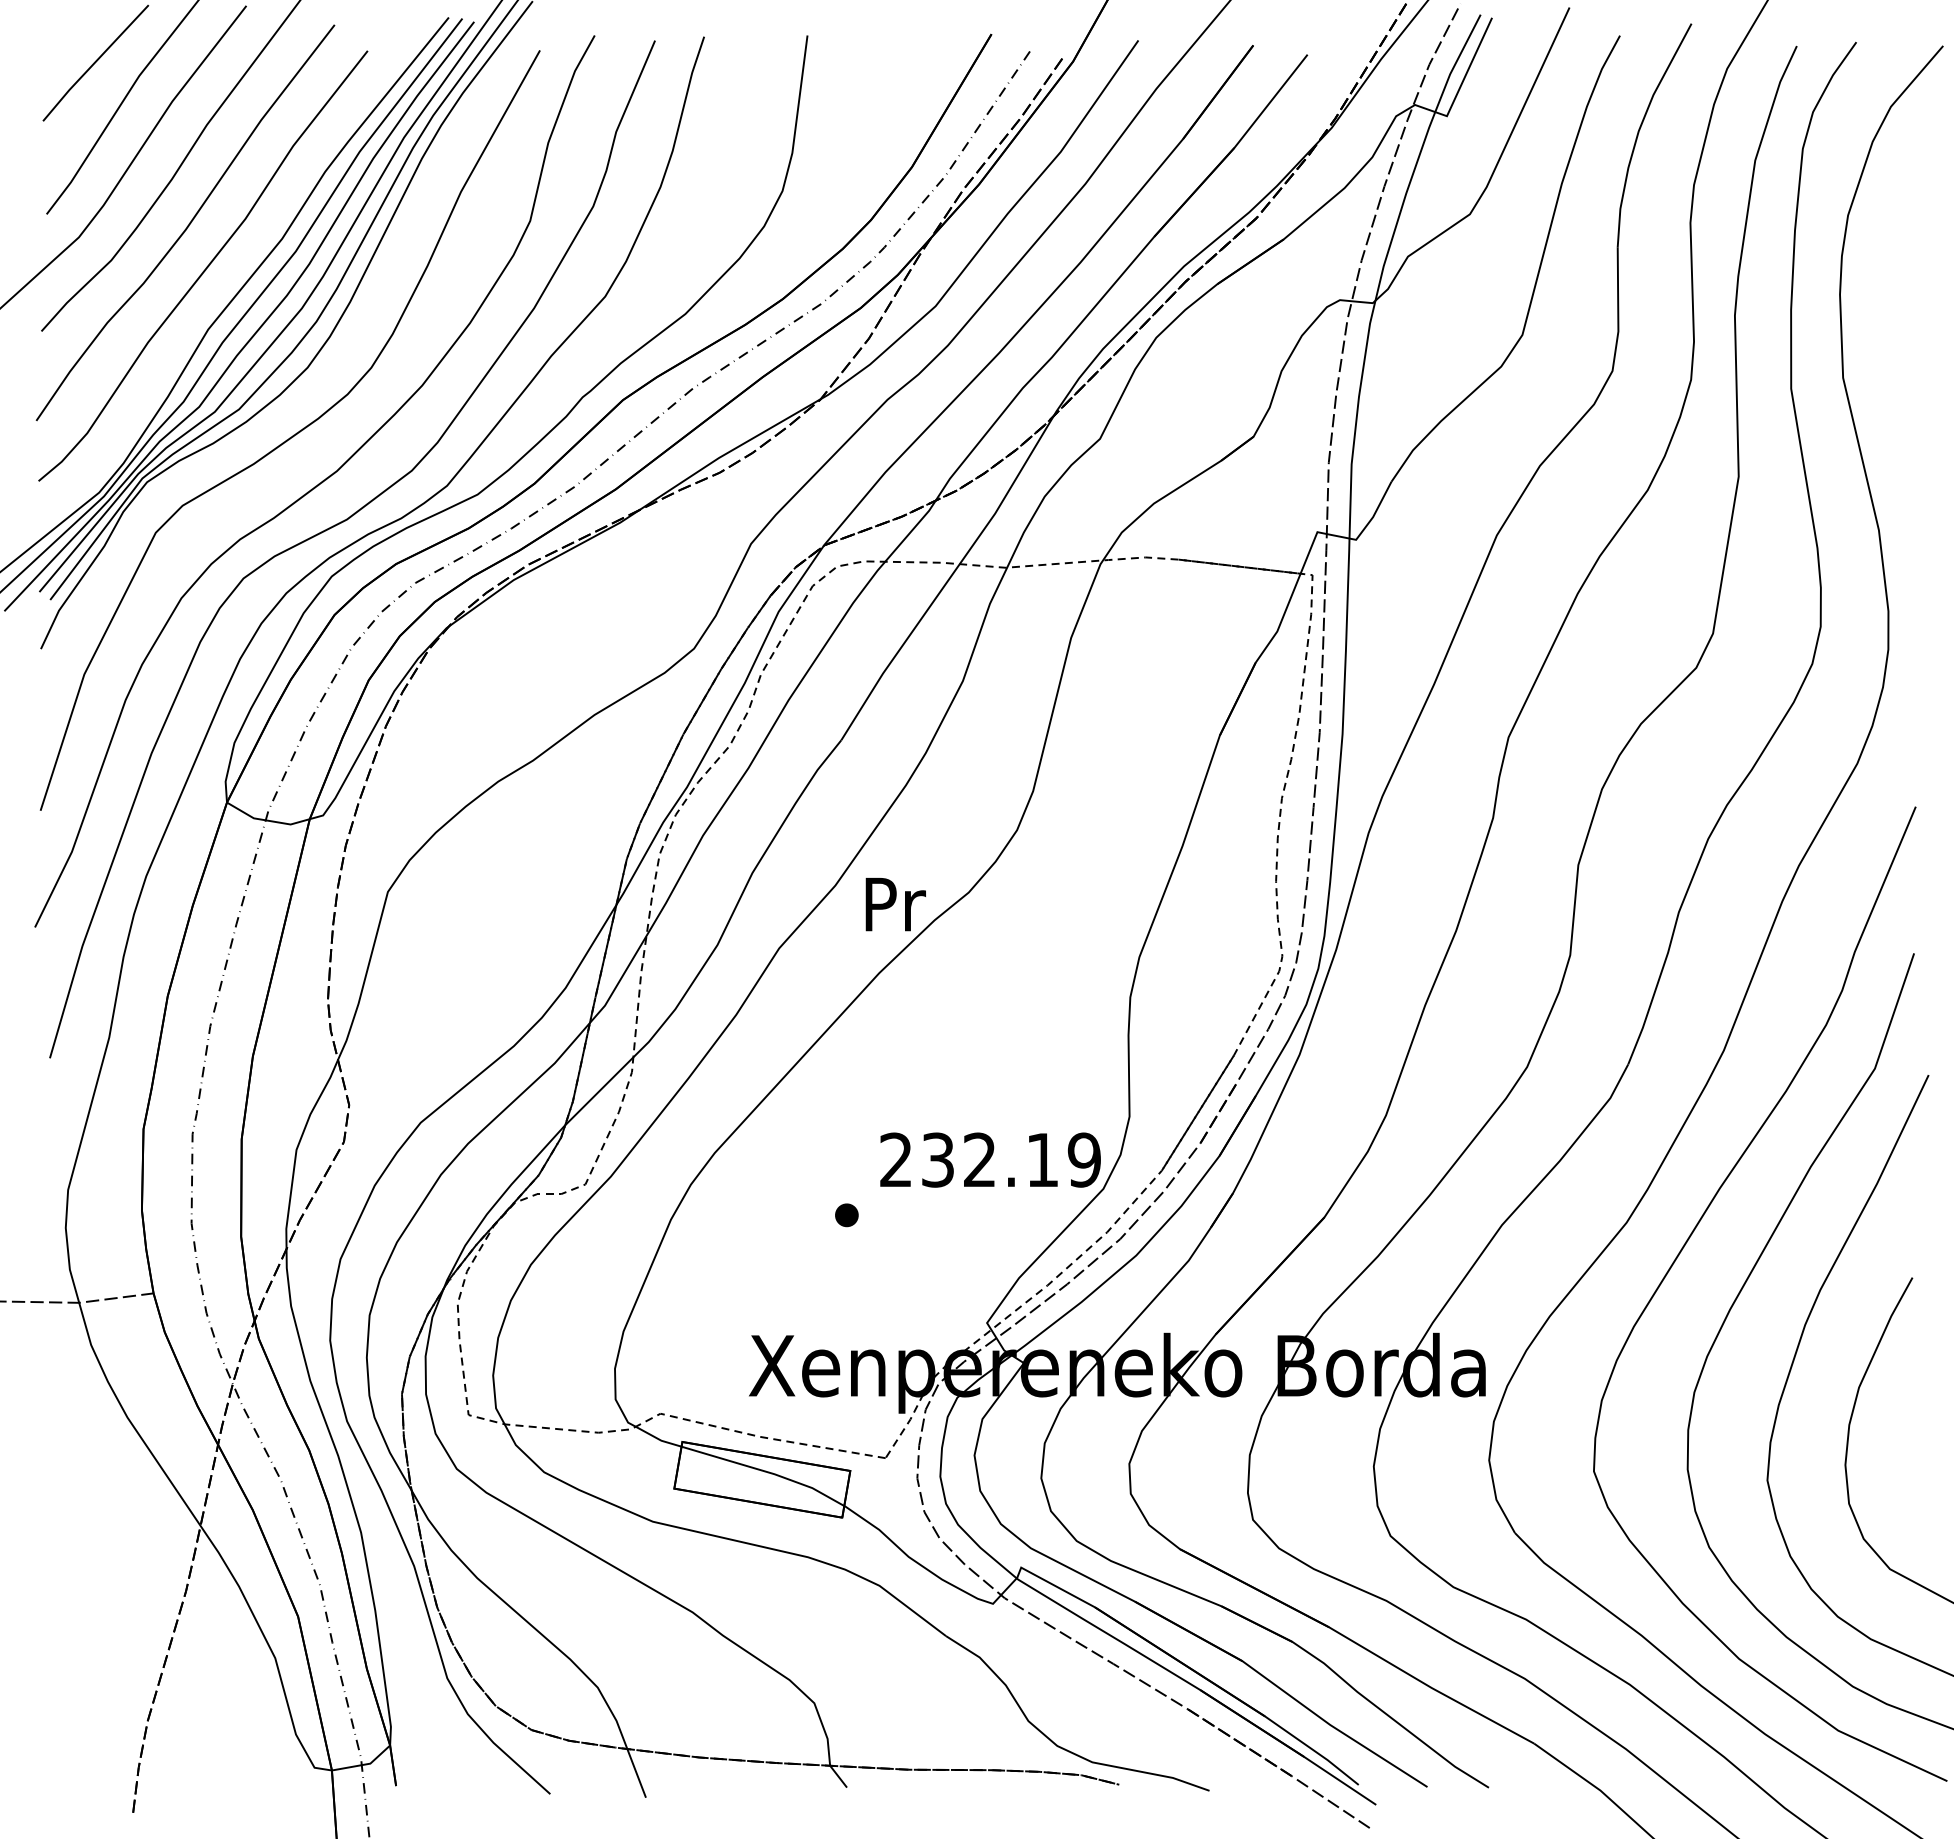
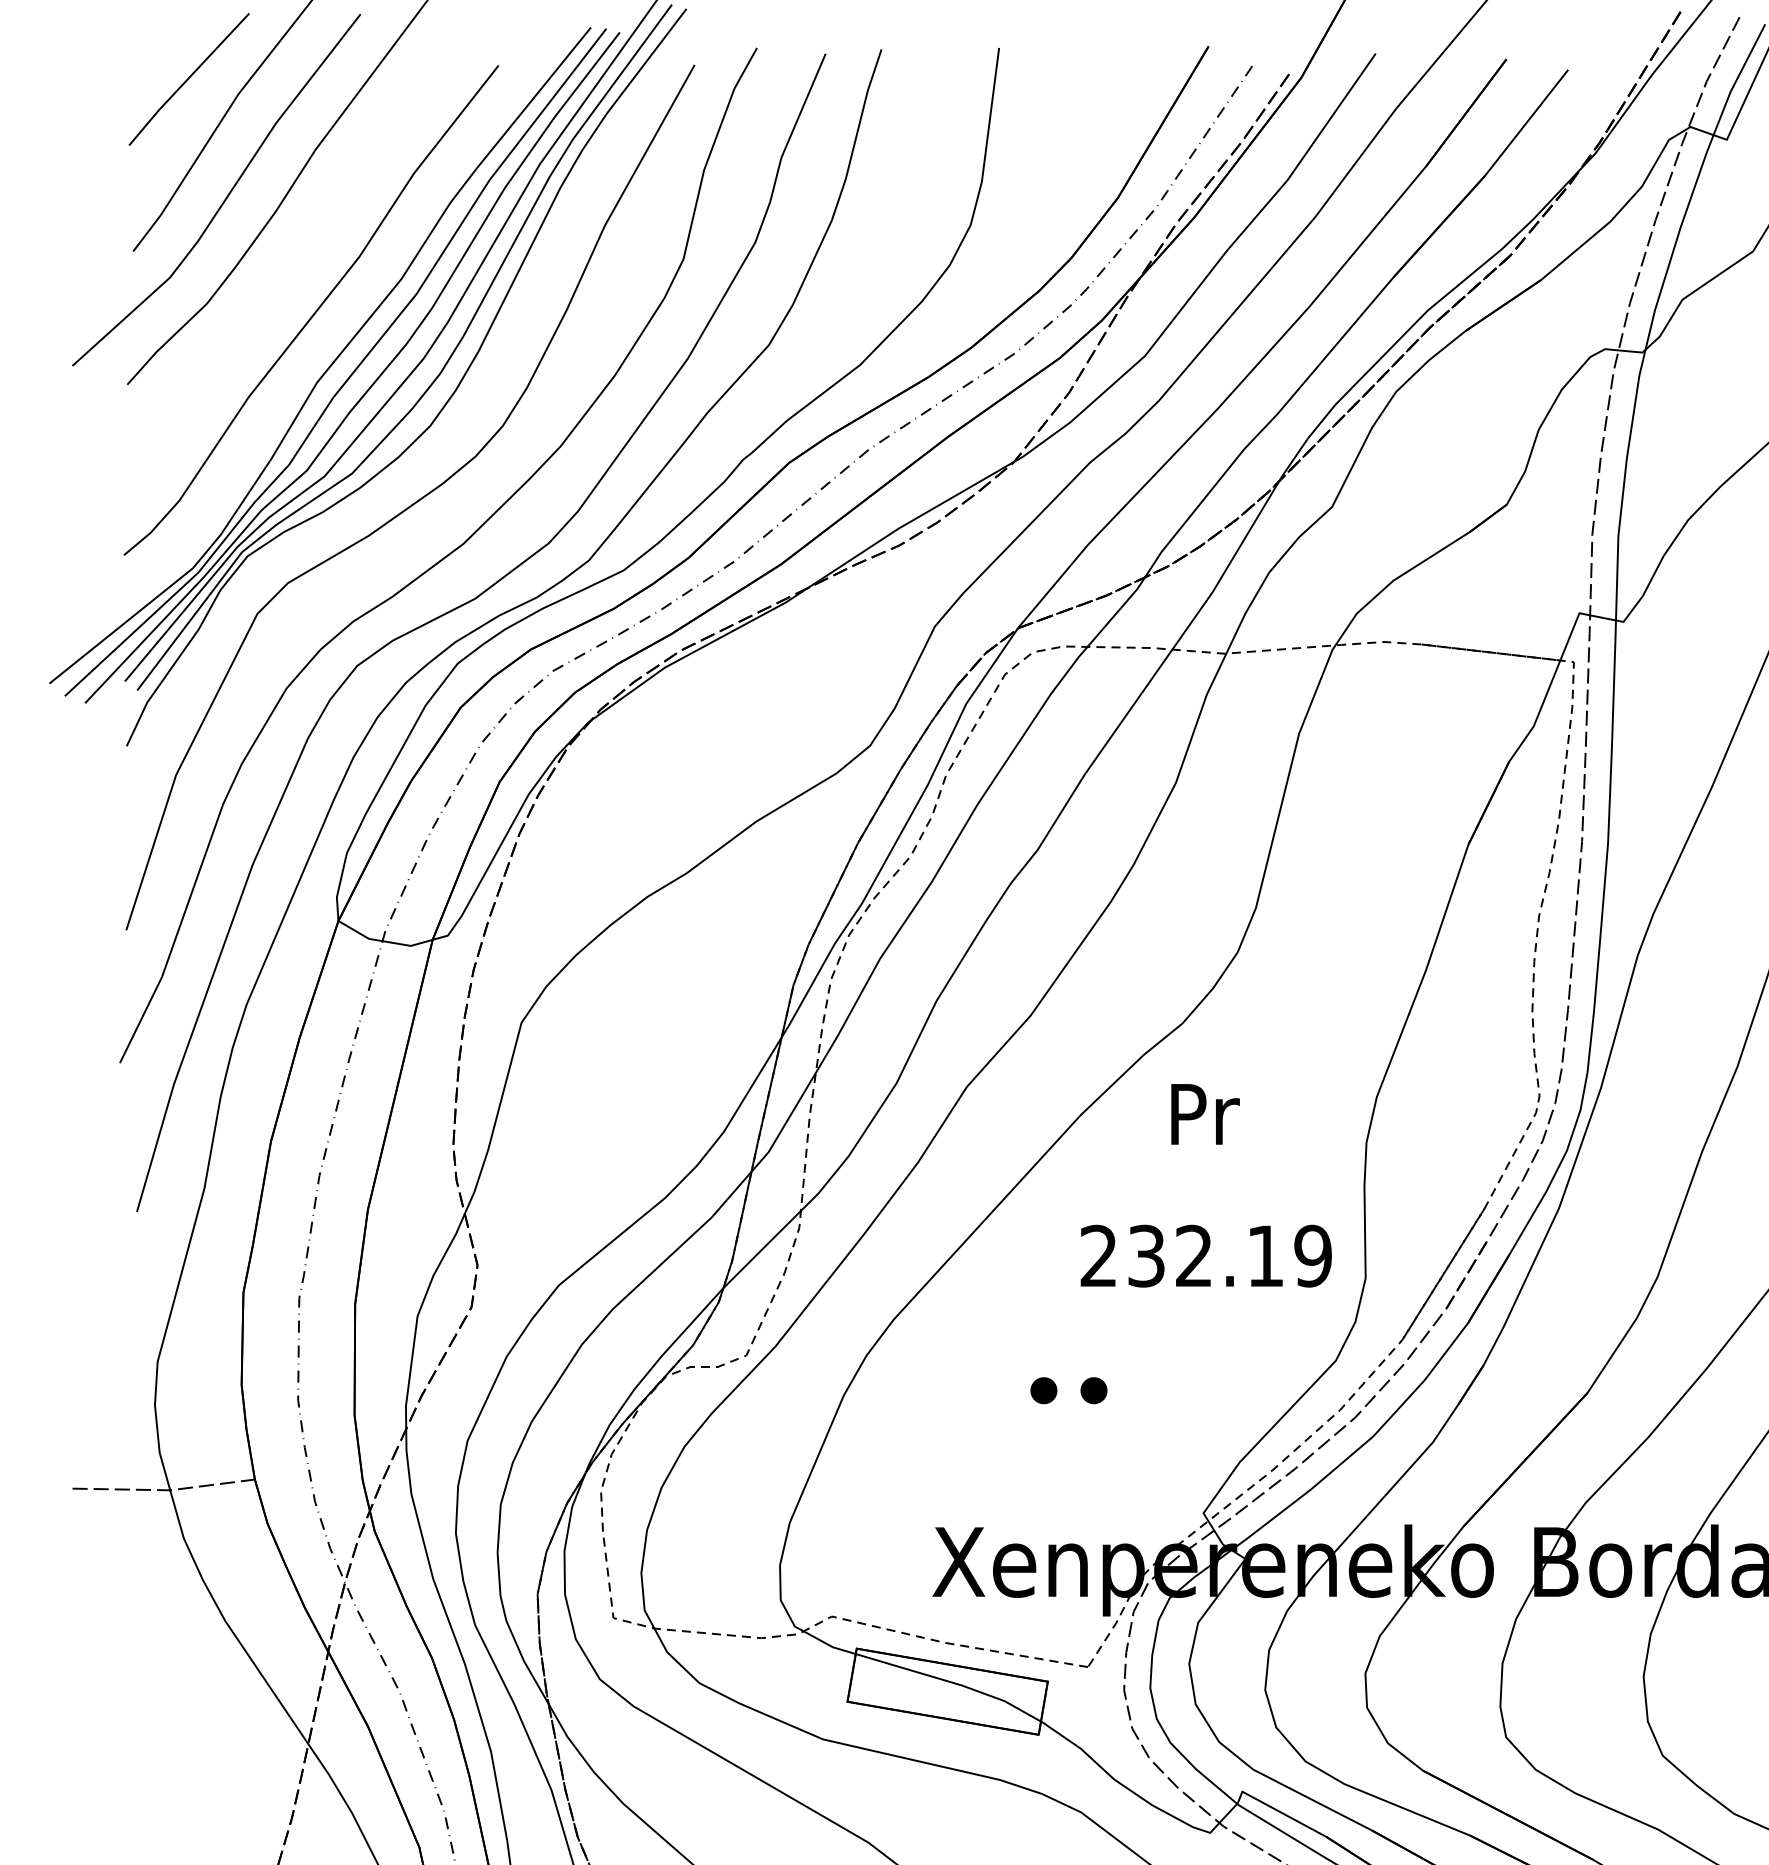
curve: (188, 224) -> (294, 263), removed
text: (895, 904) -> (1205, 1114), moved
text: (990, 1159) -> (1206, 1255), moved
part: (890, 1215) -> (1093, 1390), added

